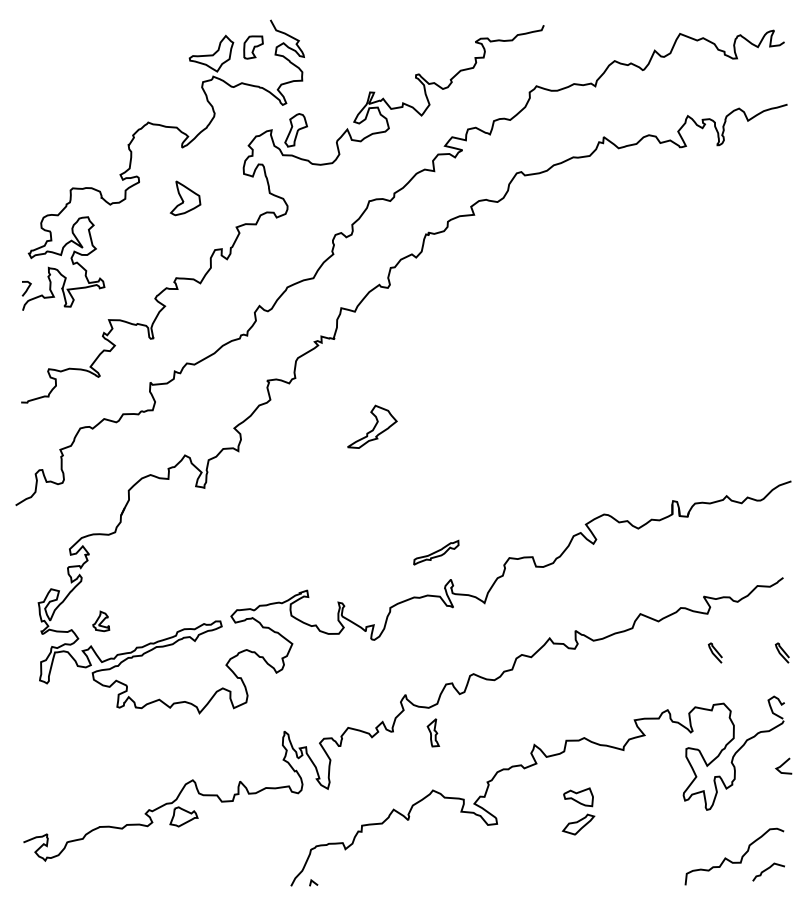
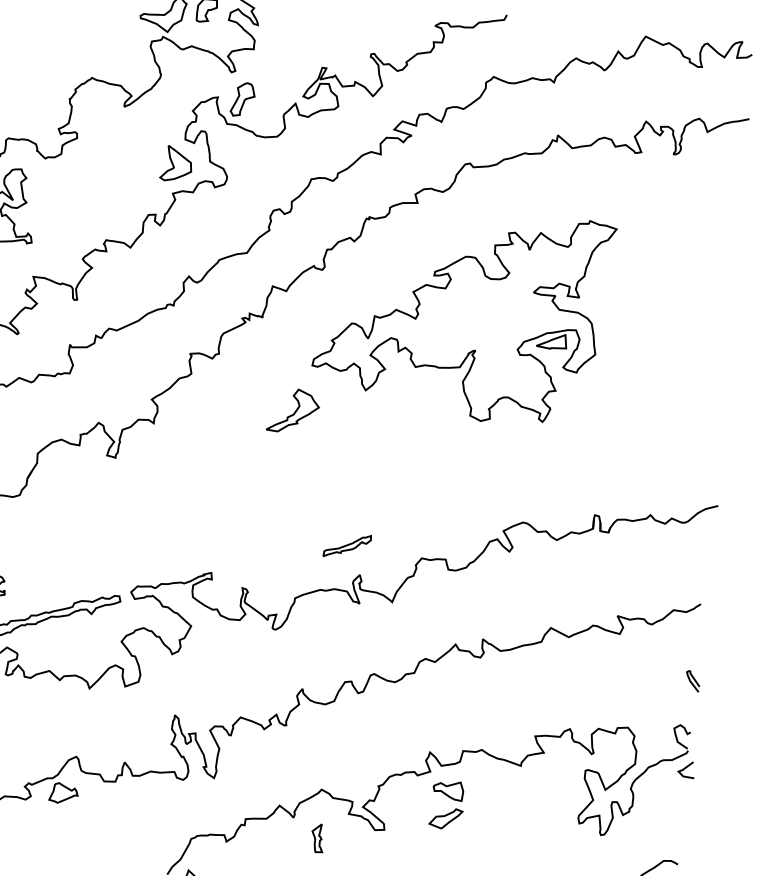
part: (185, 198) -> (176, 164), moved
part: (527, 318) -> (462, 314), added
curve: (713, 652) -> (622, 674), removed
part: (433, 732) -> (317, 837), moved
line: (783, 765) -> (686, 769), moved
part: (582, 805) -> (451, 799), moved

